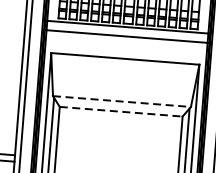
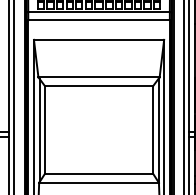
line: (122, 101) -> (99, 77), dashed -> solid
line: (121, 112) -> (99, 86), dashed -> solid

